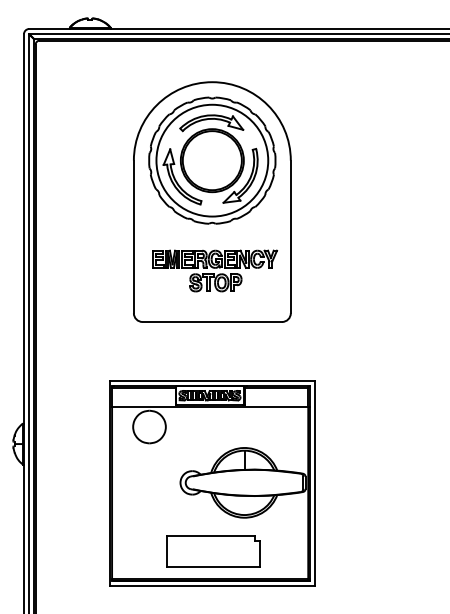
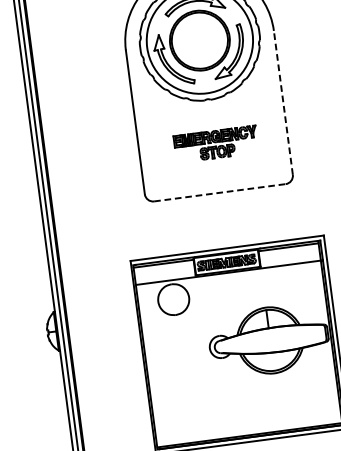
line: (290, 236) -> (283, 102), solid -> dashed
part: (215, 270) -> (216, 143), size x0.7
line: (212, 321) -> (220, 192), solid -> dashed
part: (213, 551) -> (249, 409), removed

